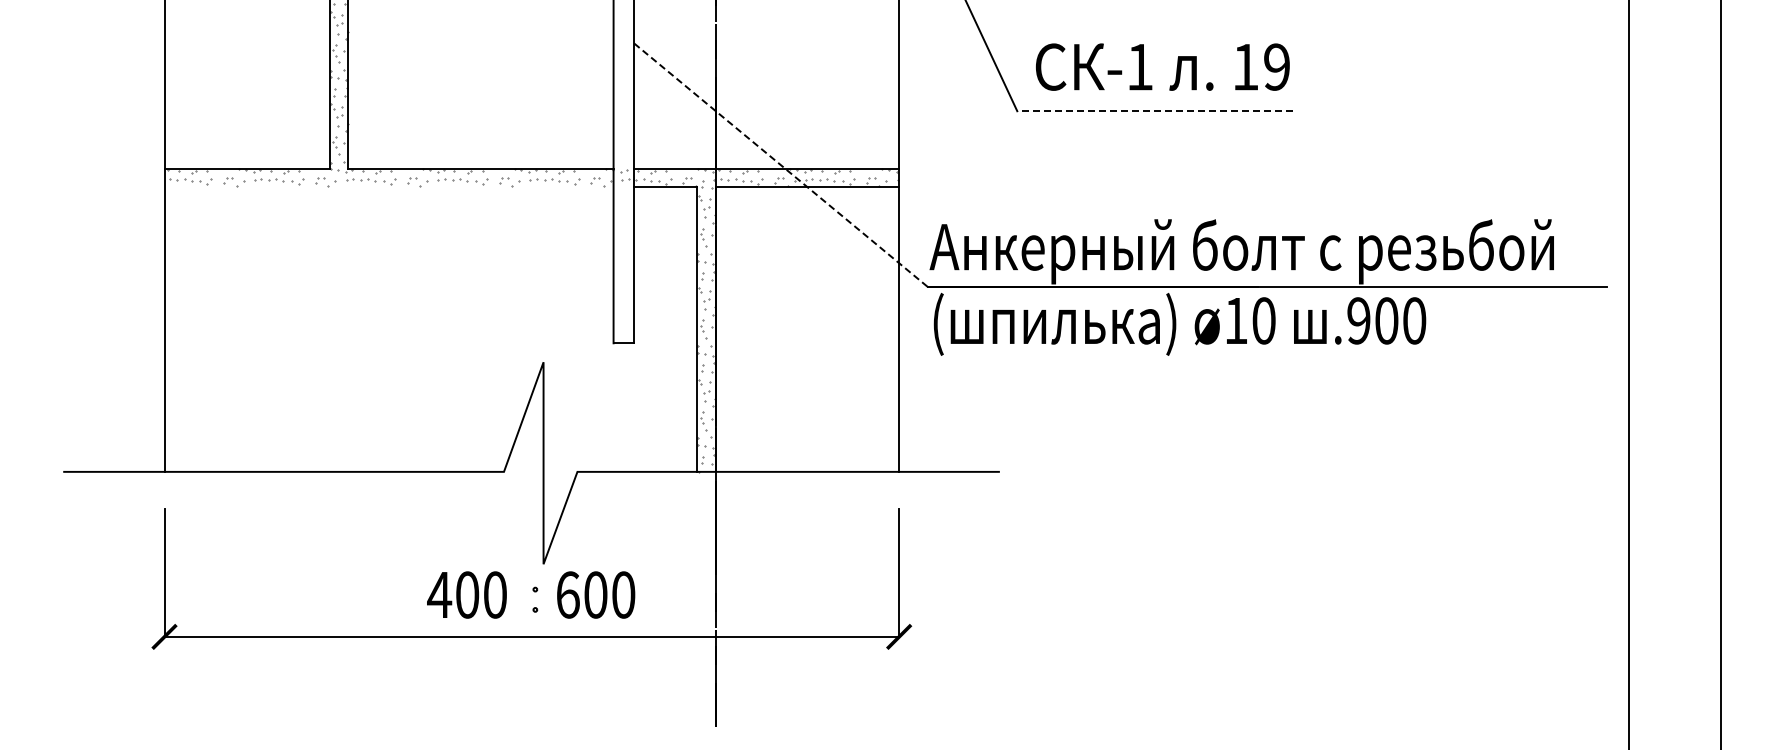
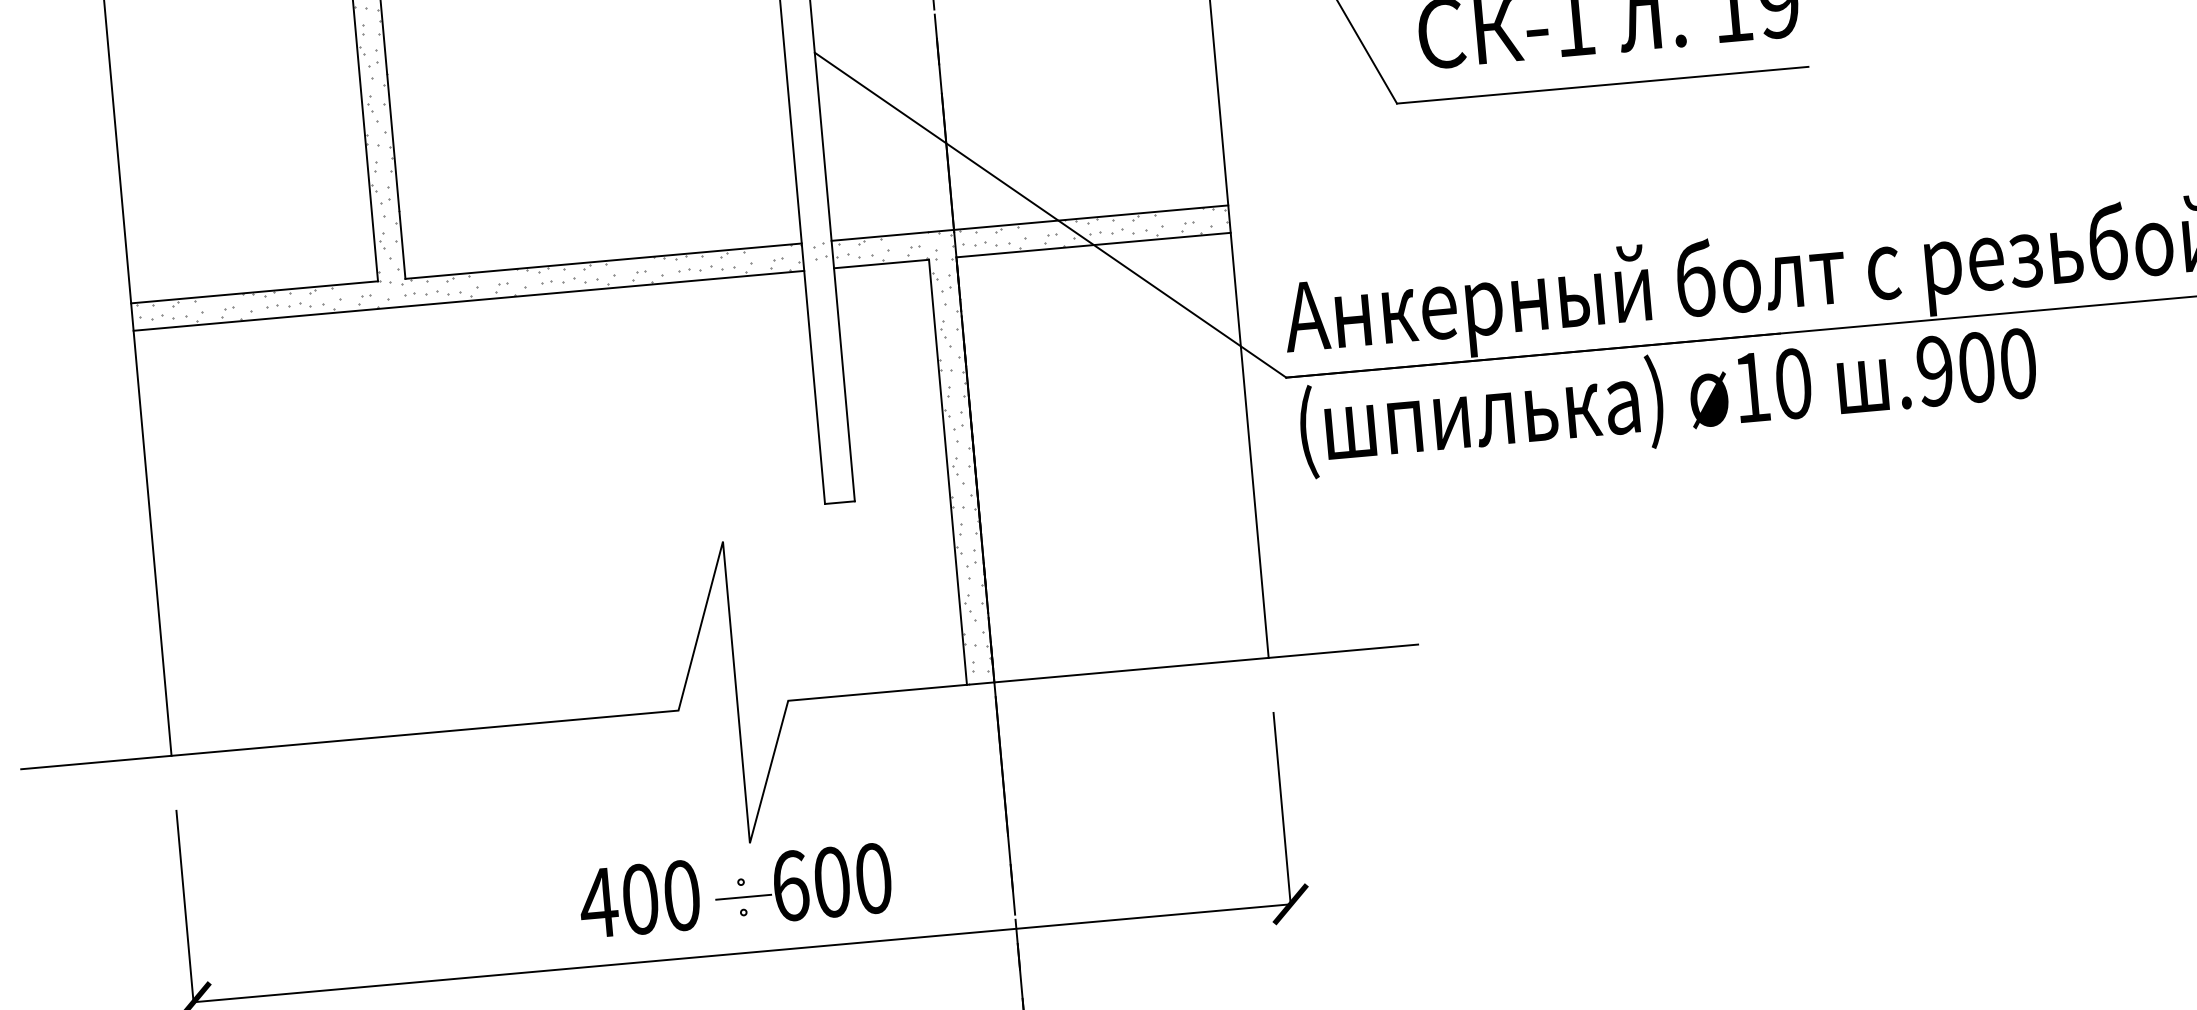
line: (1155, 111) -> (1603, 85), dashed -> solid
line: (780, 164) -> (1050, 214), dashed -> solid
line: (388, 187) -> (468, 301), added
line: (535, 599) -> (742, 896), added

